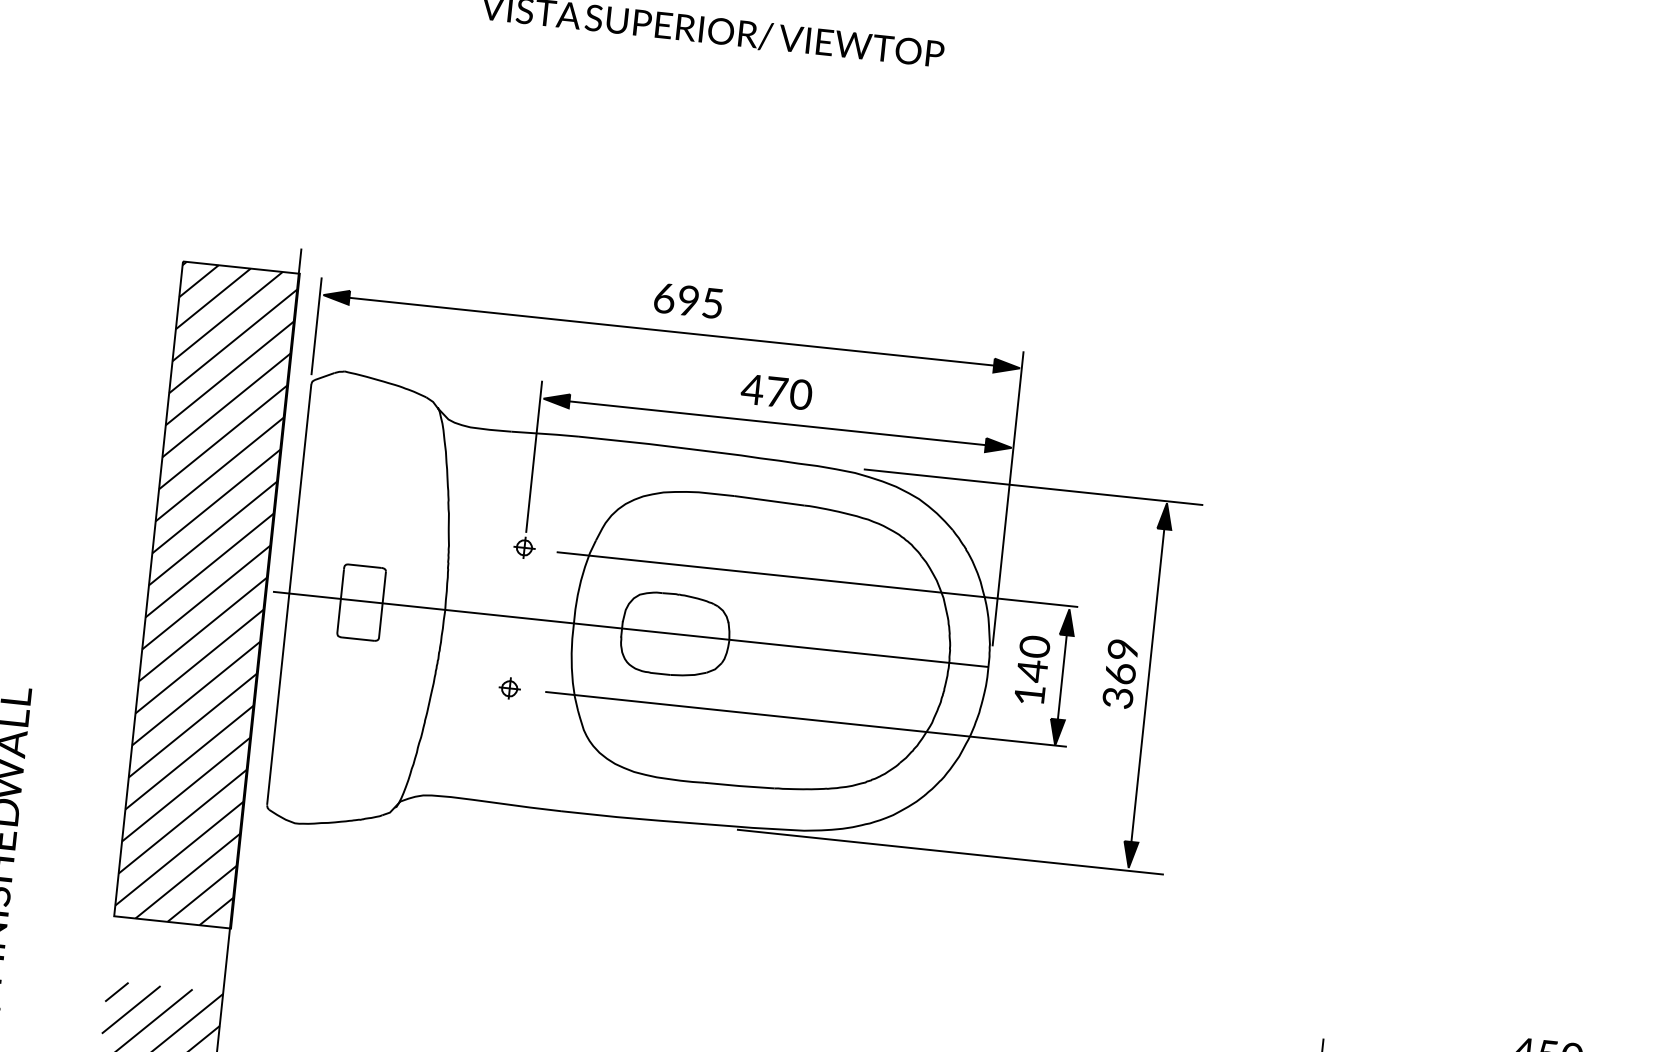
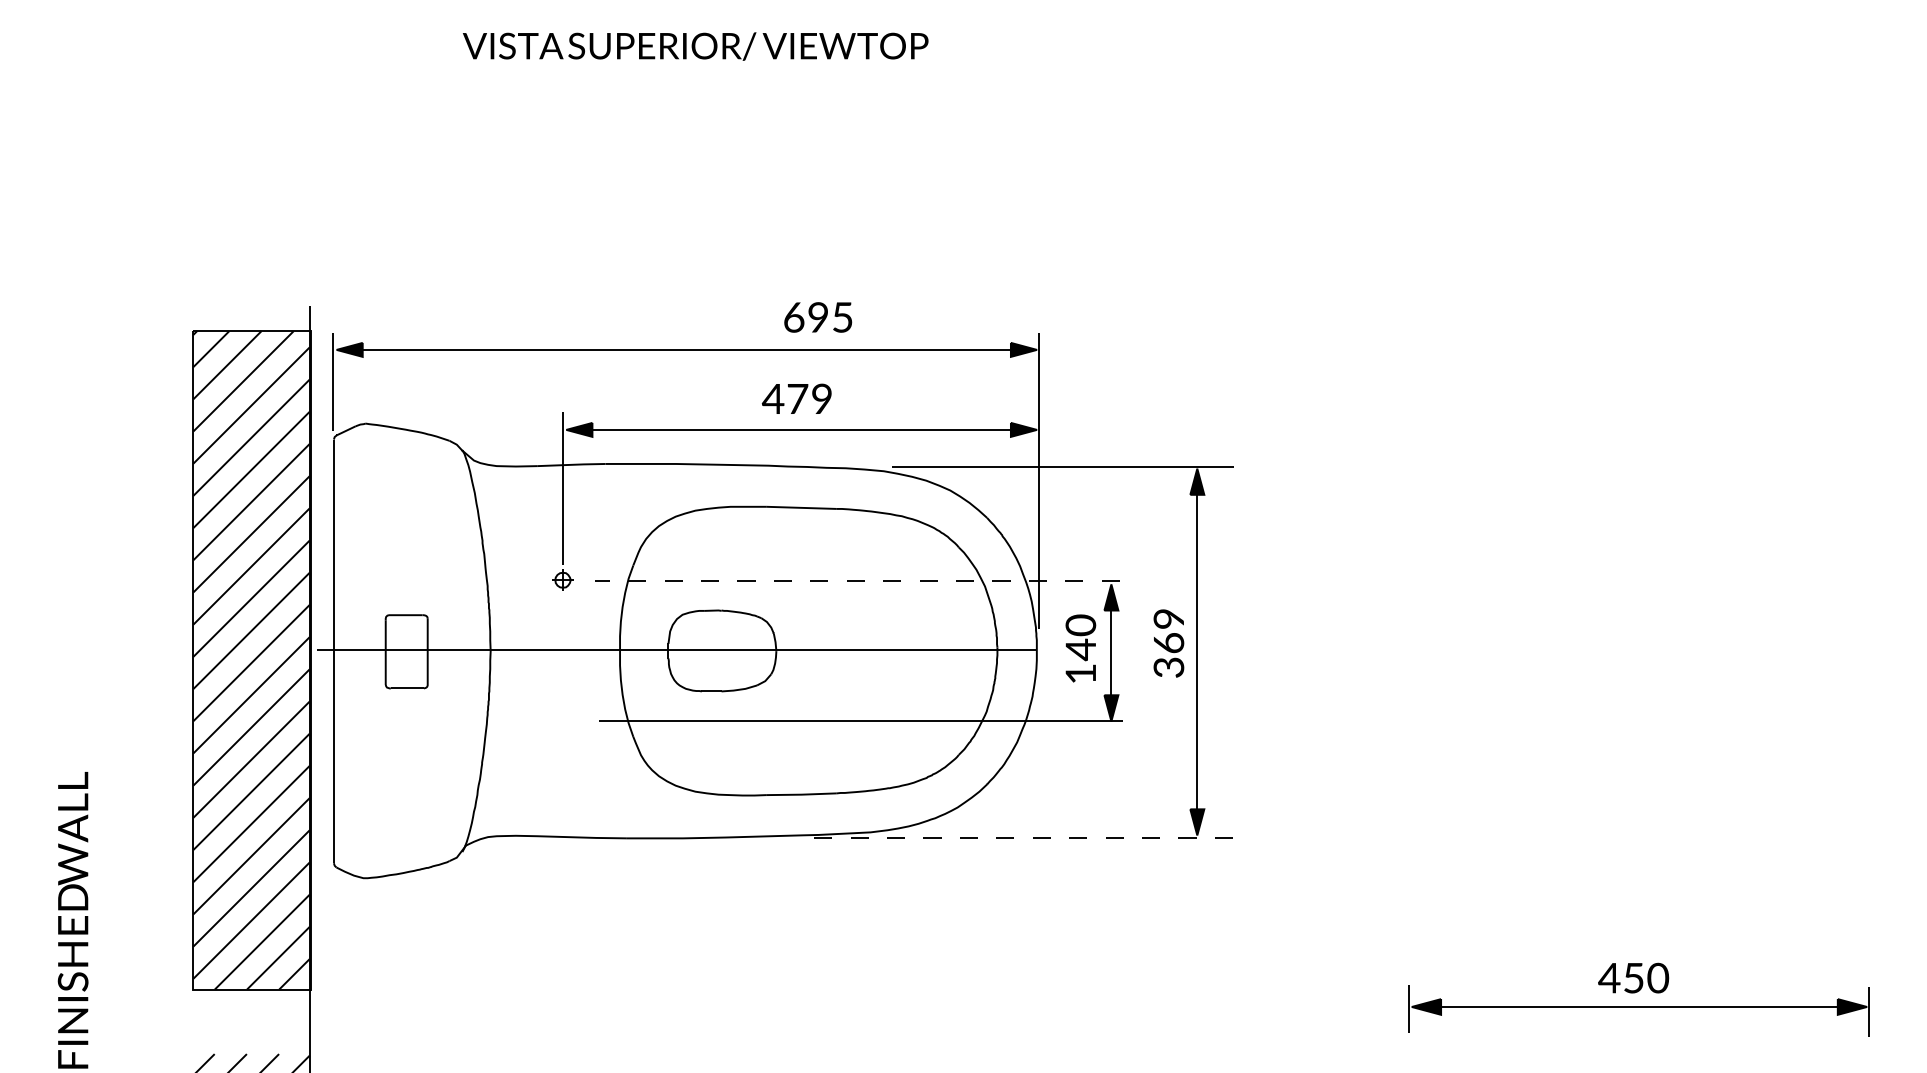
text: (688, 300) -> (818, 317), moved
text: (800, 395) -> (821, 399), 470 -> 479
line: (817, 579) -> (857, 581), solid -> dashed
part: (509, 688) -> (562, 721), removed
line: (950, 852) -> (1018, 838), solid -> dashed

